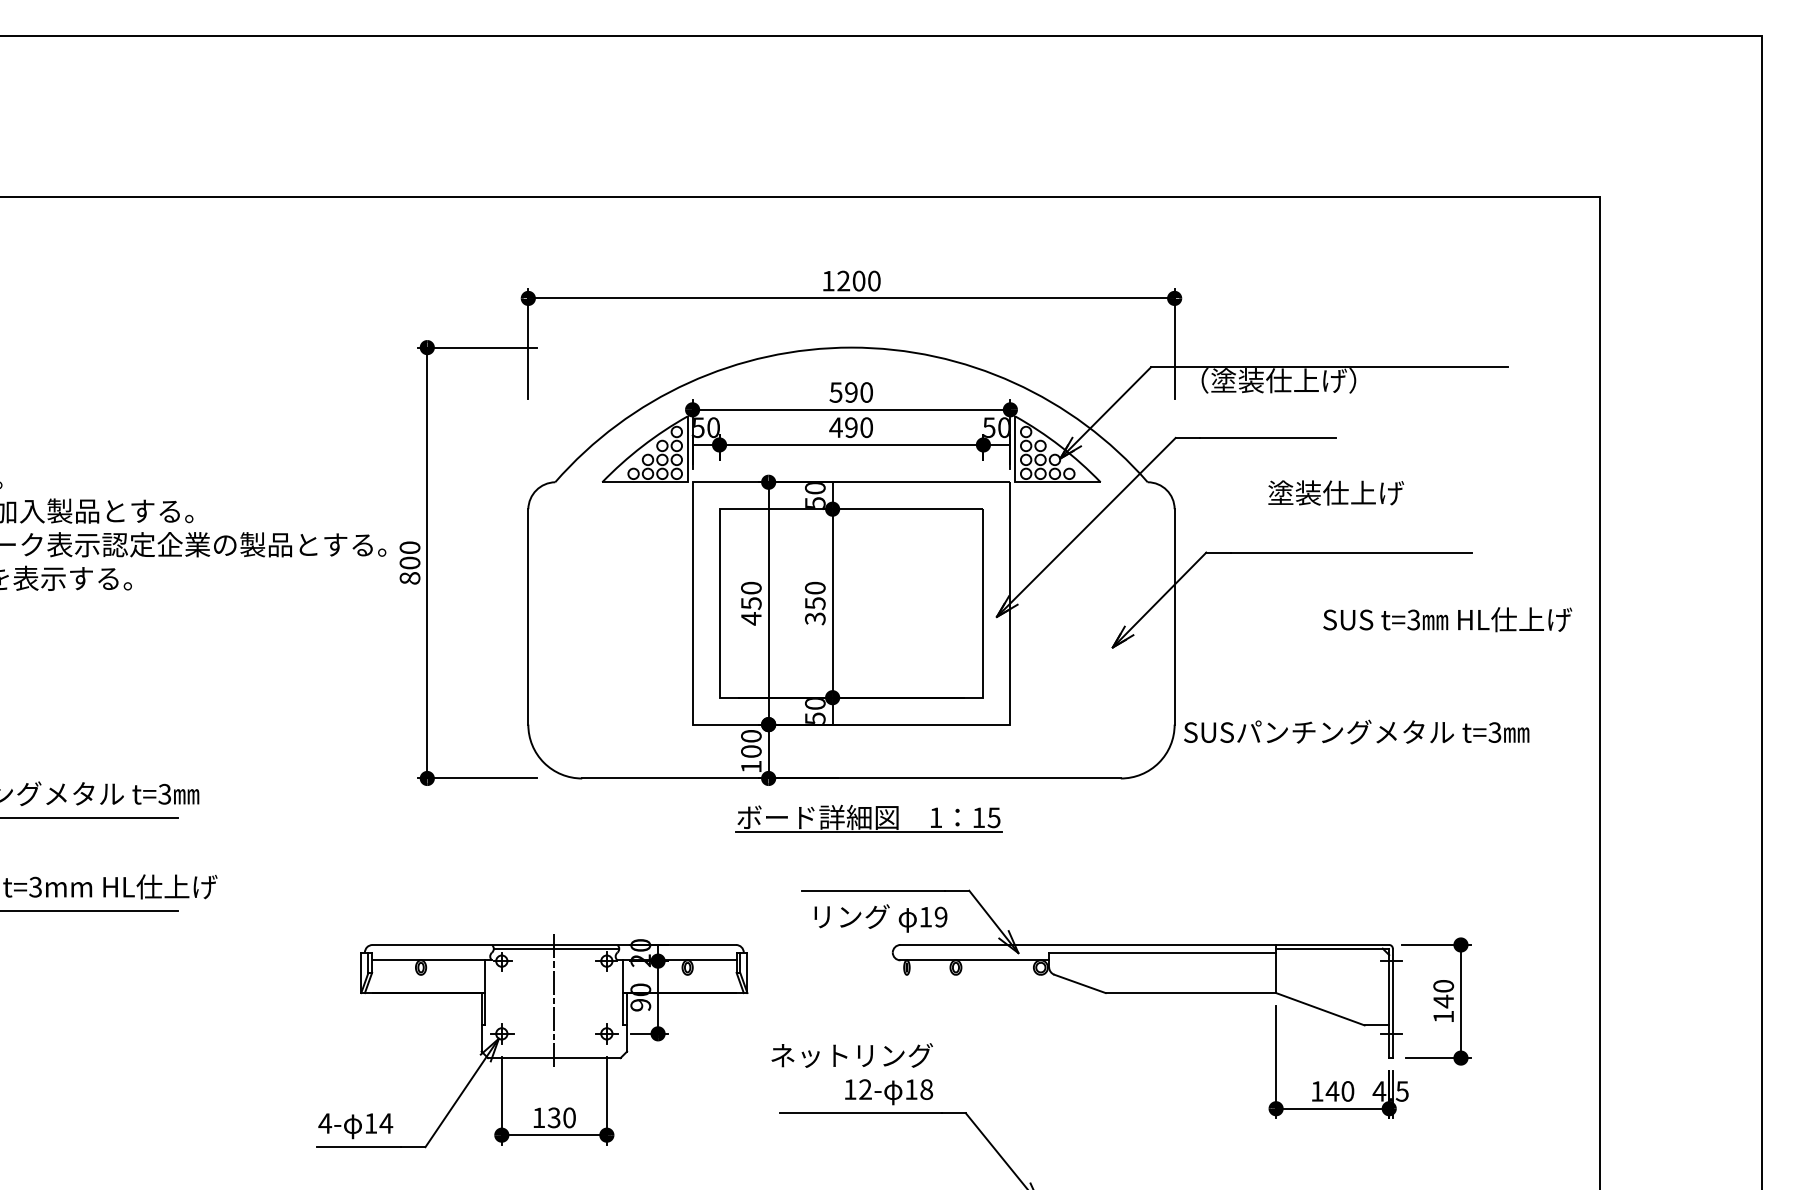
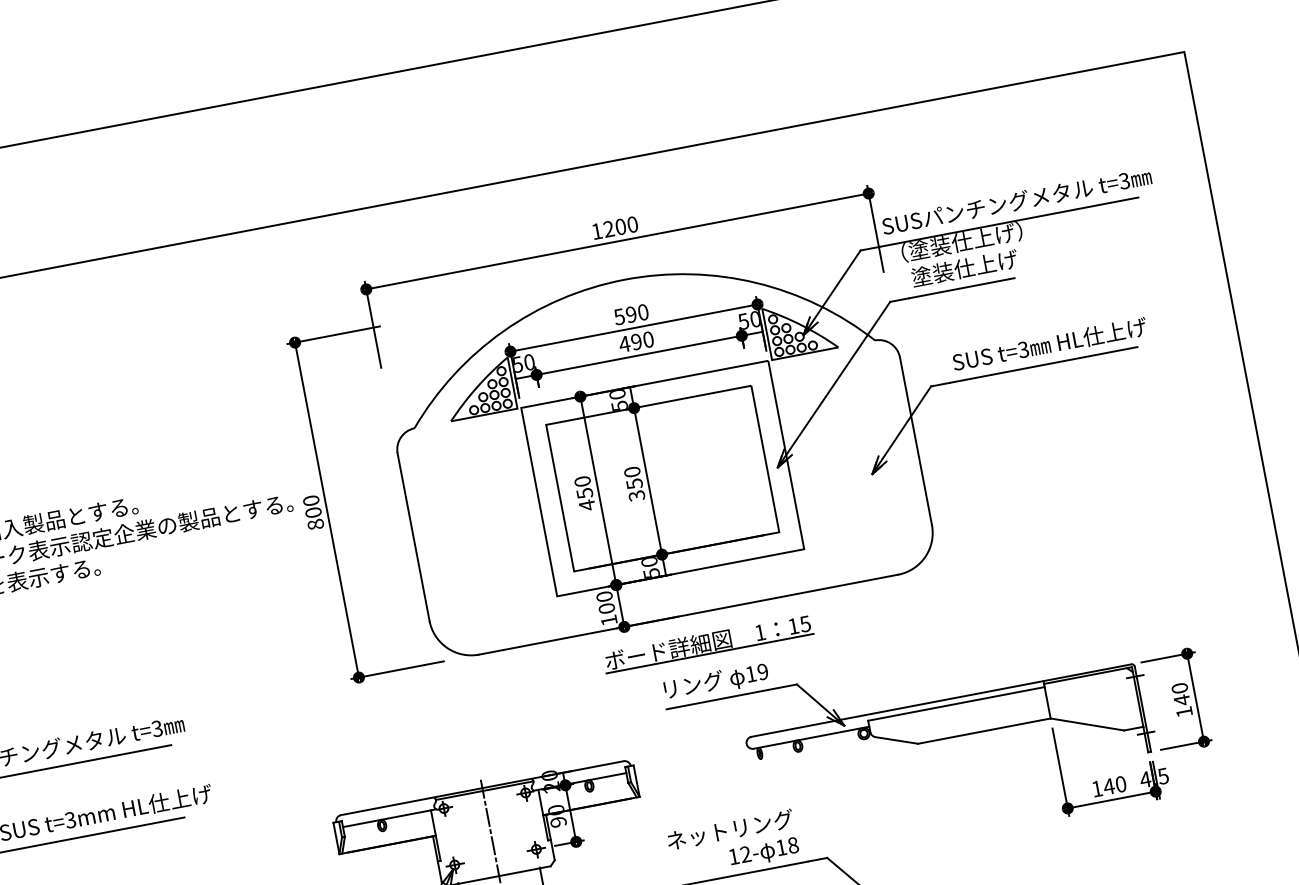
text: (1335, 492) -> (964, 268), moved
text: (1447, 619) -> (1049, 344), moved
text: (1356, 731) -> (1016, 200), moved
text: (880, 918) -> (716, 681), moved

